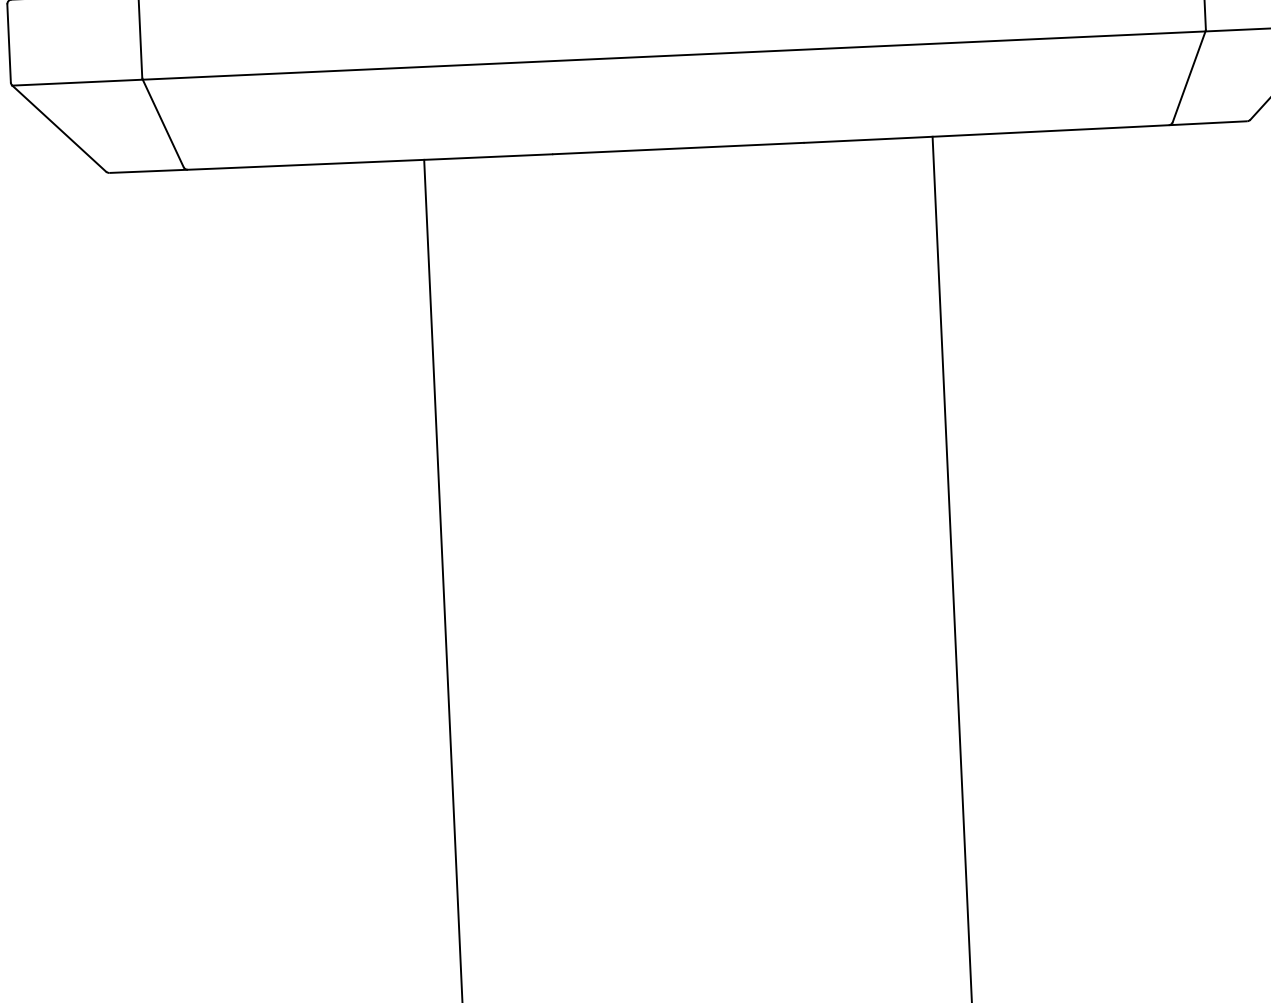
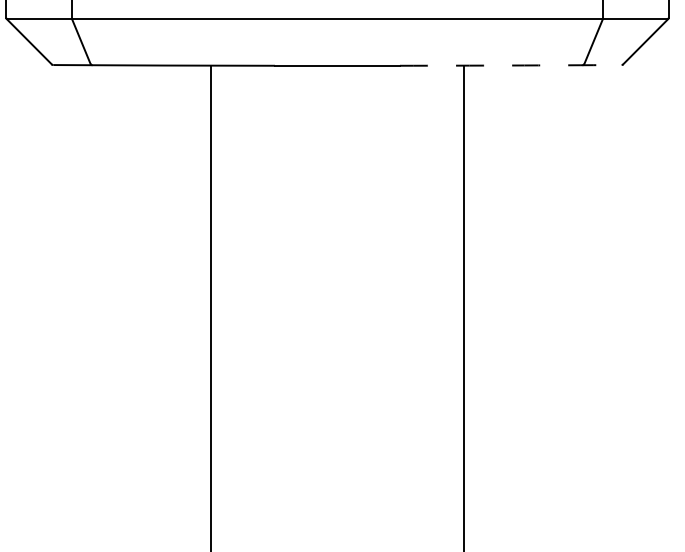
arc: (1024, 132) -> (510, 65), solid -> dashed

